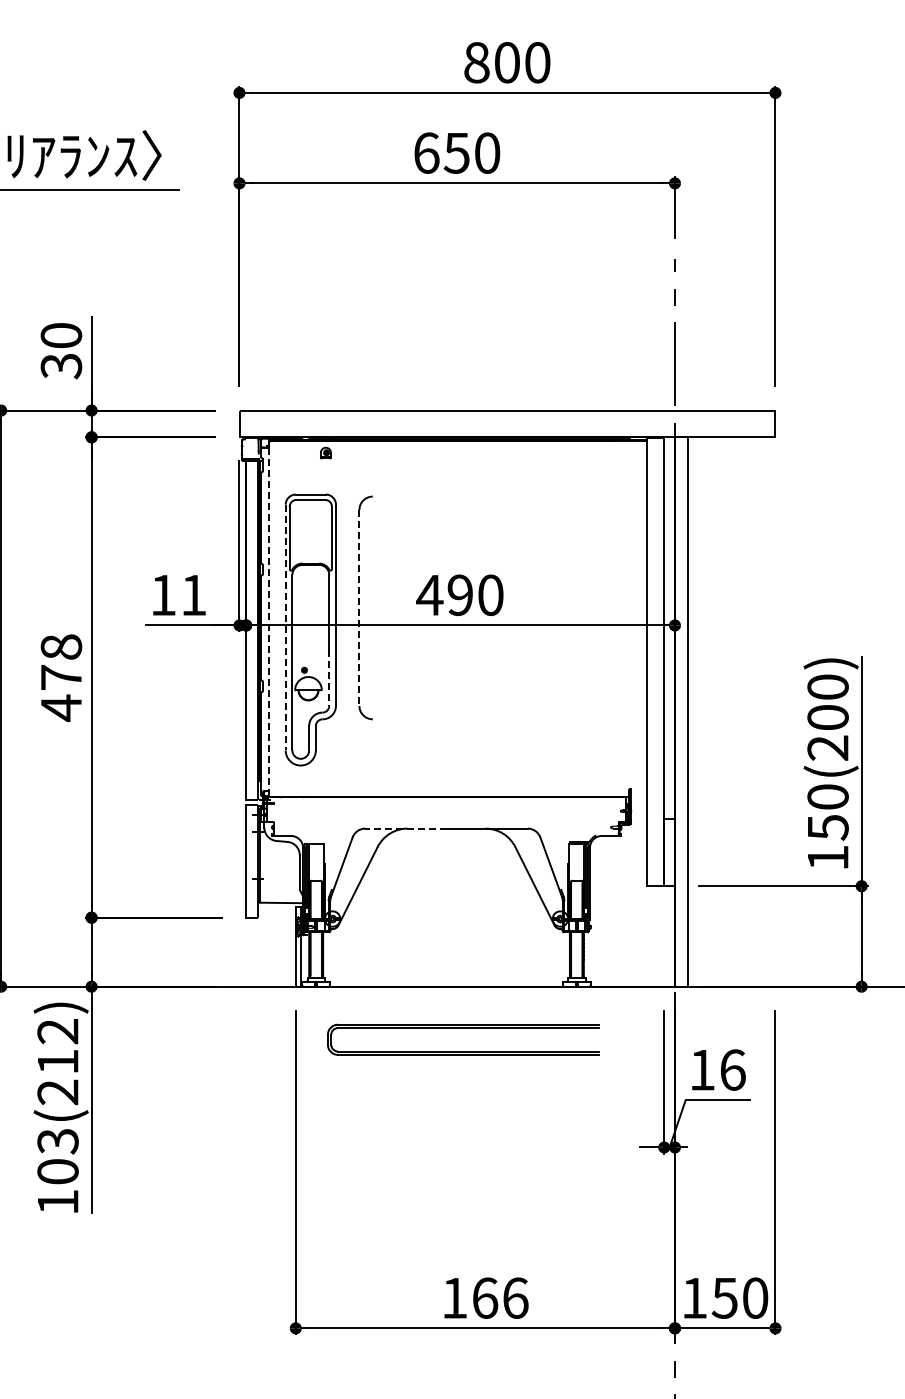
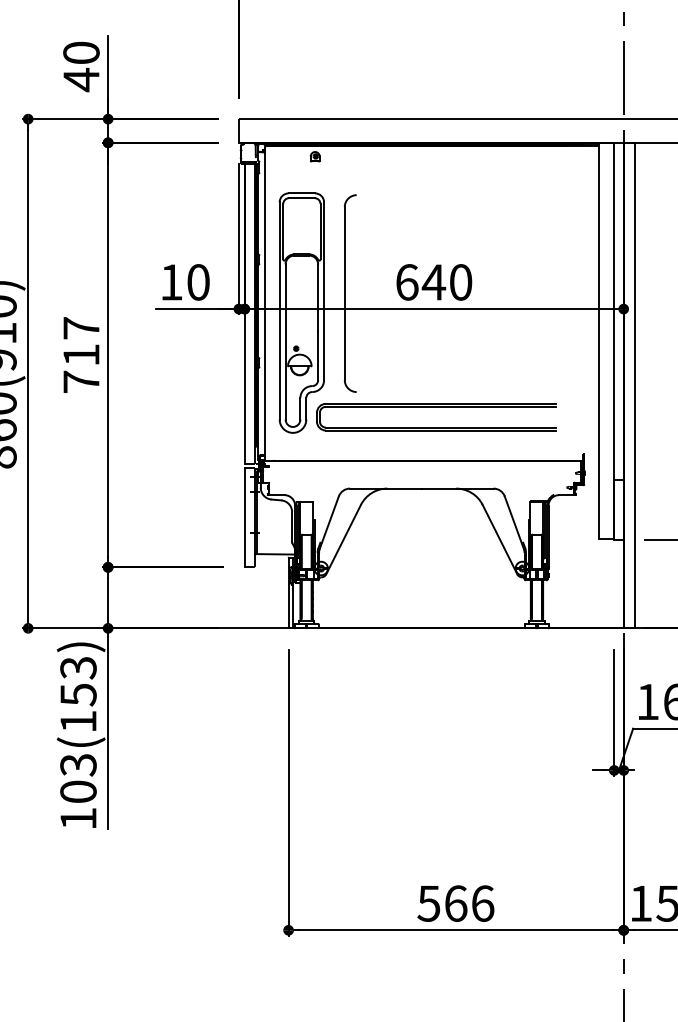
text: (61, 366) -> (81, 80), 30 -> 40
text: (193, 595) -> (198, 282), 11 -> 10
text: (445, 595) -> (420, 282), 490 -> 640
line: (359, 607) -> (344, 293), dashed -> solid
line: (268, 618) -> (264, 302), dashed -> solid
line: (285, 627) -> (279, 310), dashed -> solid
text: (61, 677) -> (81, 355), 478 -> 717
line: (329, 678) -> (318, 355), dashed -> solid
line: (405, 828) -> (385, 488), dashed -> solid
part: (463, 1028) -> (436, 407), moved
text: (57, 1062) -> (77, 695), 103(212) -> 103(153)
text: (454, 1298) -> (428, 903), 166 -> 566

